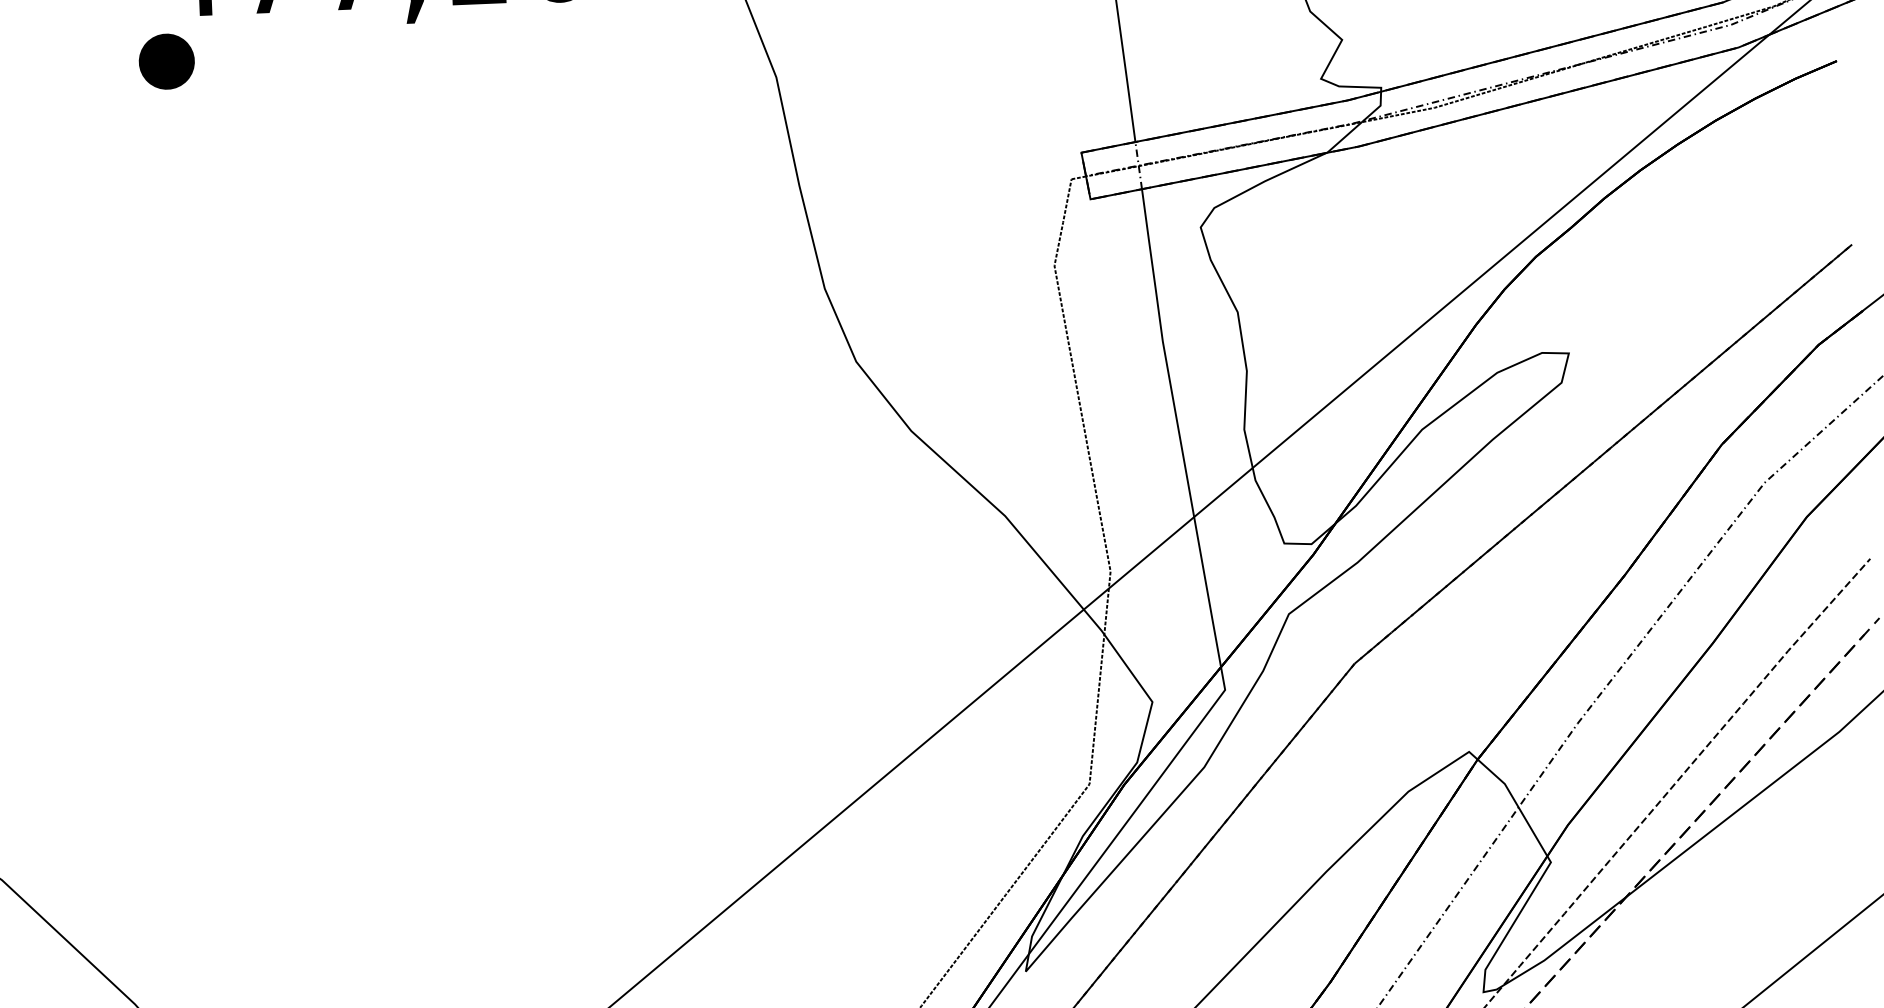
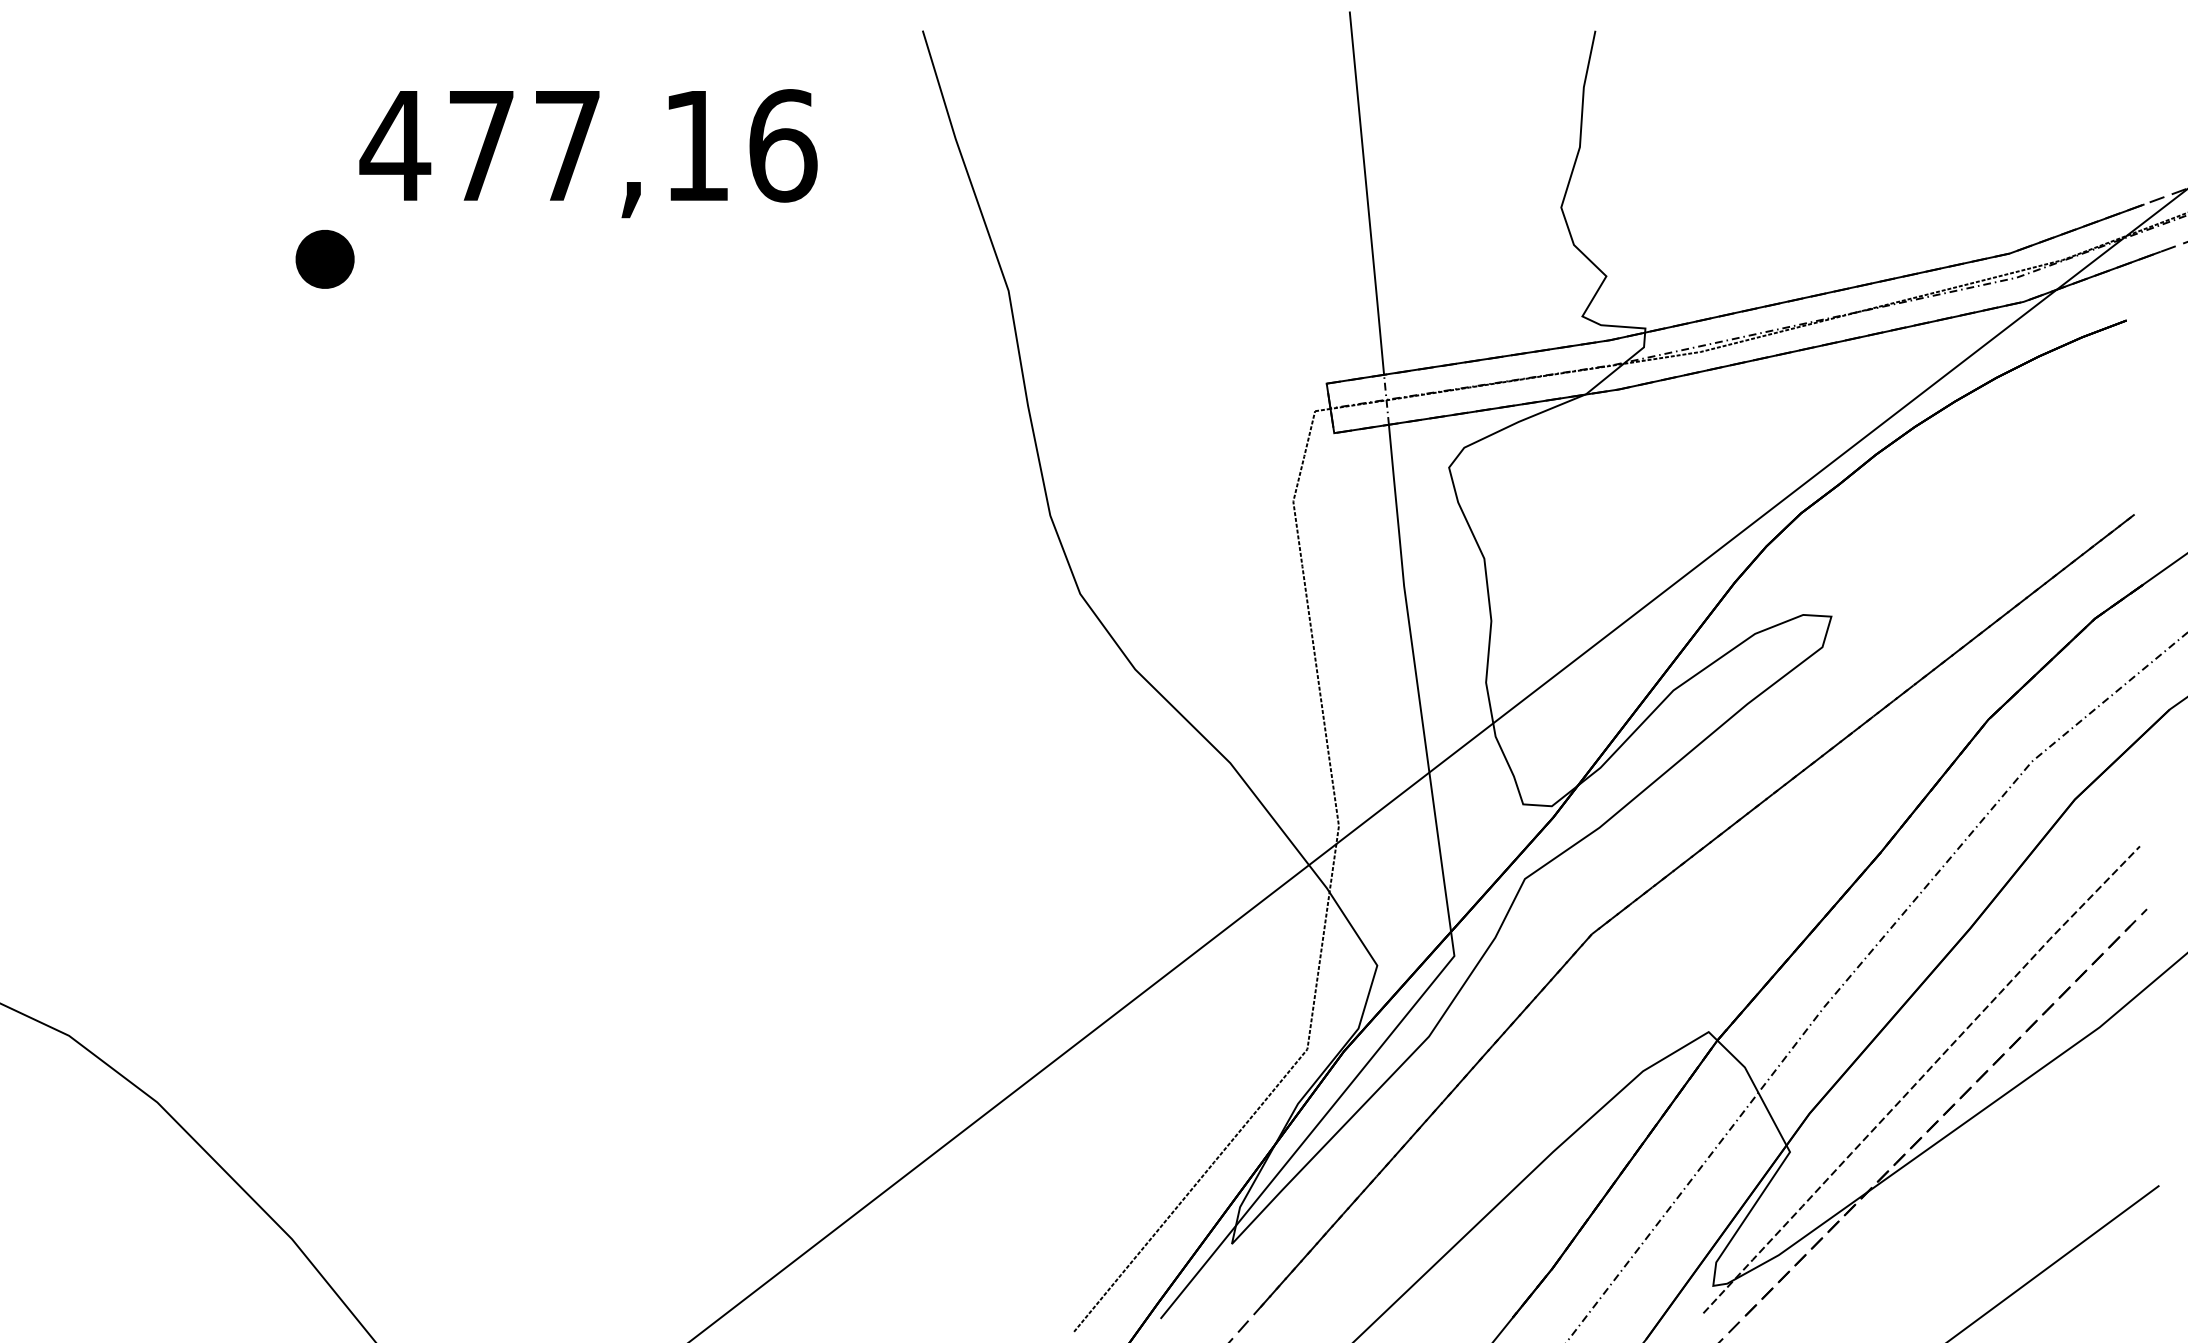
part: (166, 61) -> (324, 259), moved

